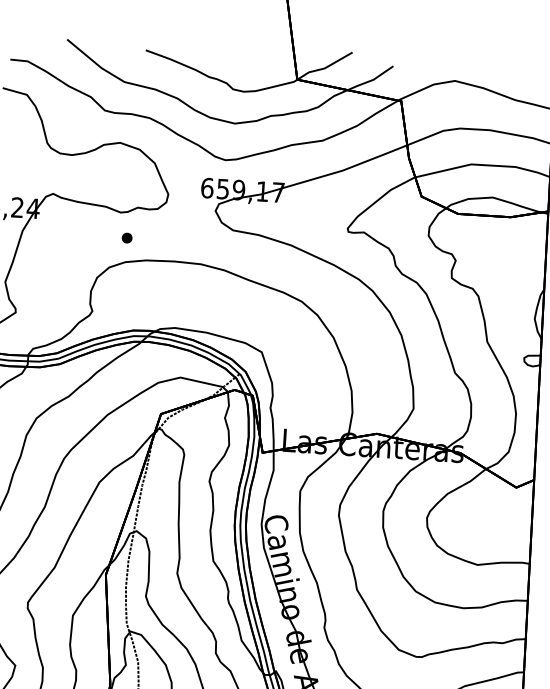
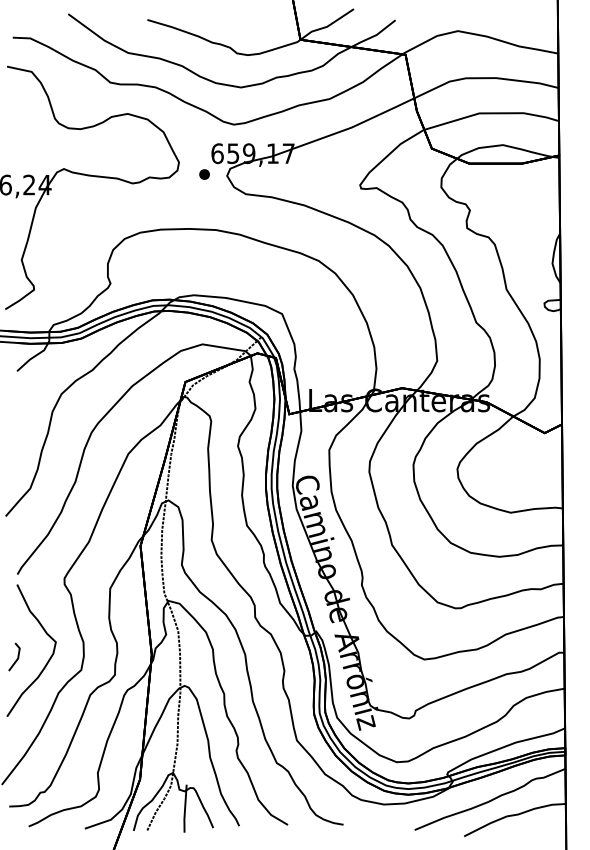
part: (127, 238) -> (204, 174), moved

